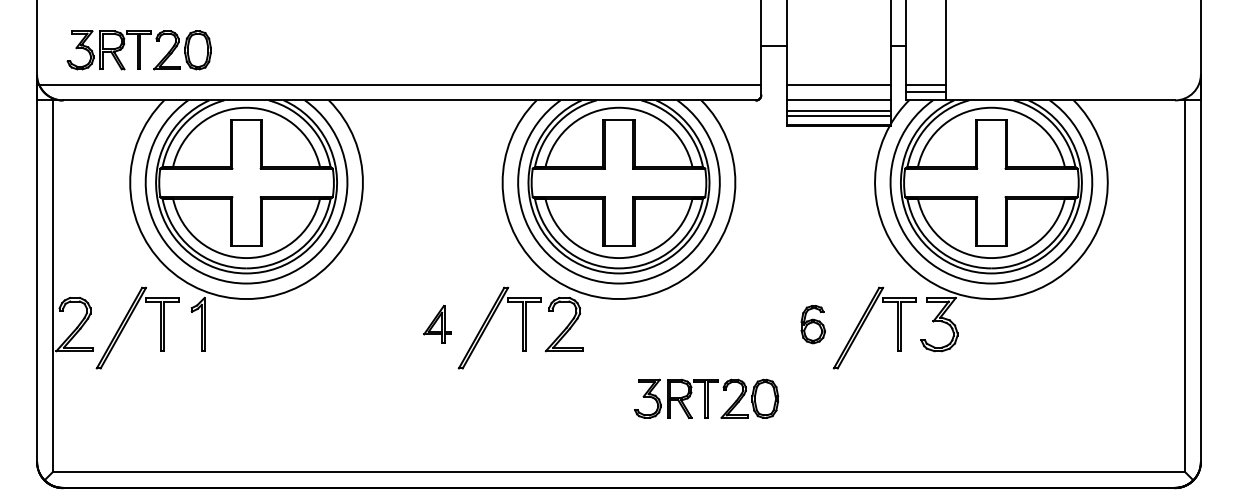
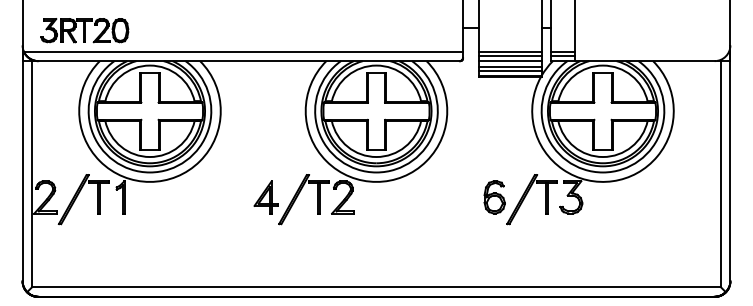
line: (837, 91) -> (509, 55), added
part: (436, 324) -> (265, 197), size x1.43
part: (813, 324) -> (494, 197), size x1.43
part: (706, 398) -> (429, 242), removed

